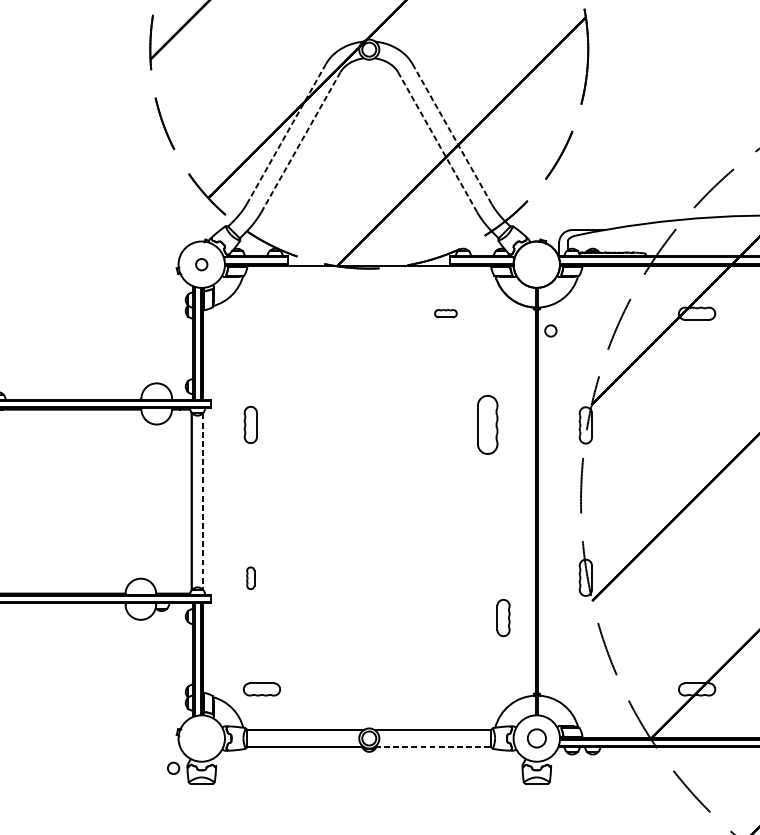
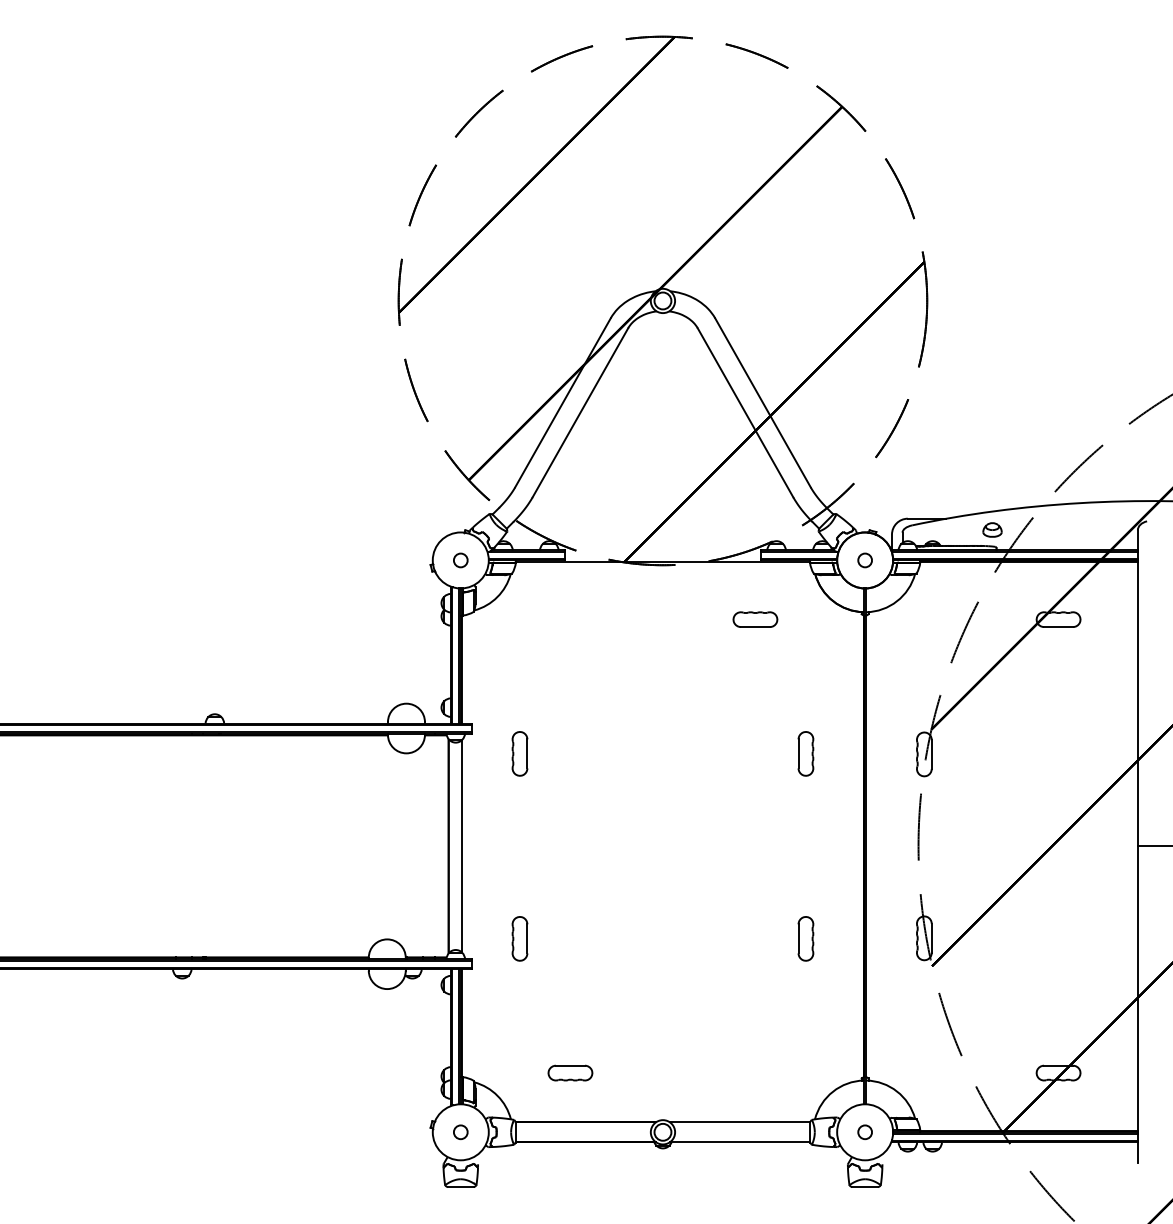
line: (286, 133) -> (563, 402), dashed -> solid
line: (452, 134) -> (763, 403), dashed -> solid
line: (300, 142) -> (580, 412), dashed -> solid
line: (437, 142) -> (745, 413), dashed -> solid
part: (642, 239) -> (992, 529), added
part: (445, 313) -> (755, 619), size x1.67
circle: (550, 331) -> (864, 560), moved
part: (487, 424) -> (805, 753), size x0.62
line: (202, 501) -> (461, 846), dashed -> solid
part: (250, 577) -> (519, 938), size x1.67
part: (503, 617) -> (805, 938), moved
part: (262, 688) -> (570, 1072), moved
circle: (536, 738) -> (864, 1132), size x0.62
line: (433, 746) -> (740, 1142), dashed -> solid
circle: (173, 768) -> (460, 1132), moved

